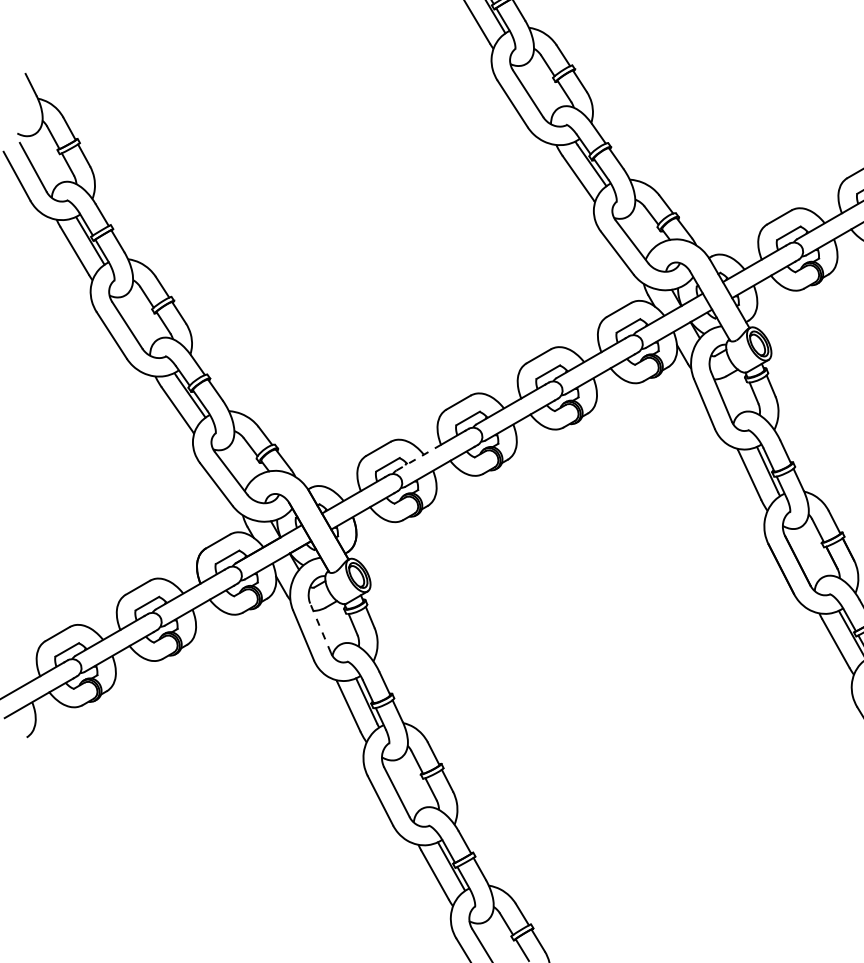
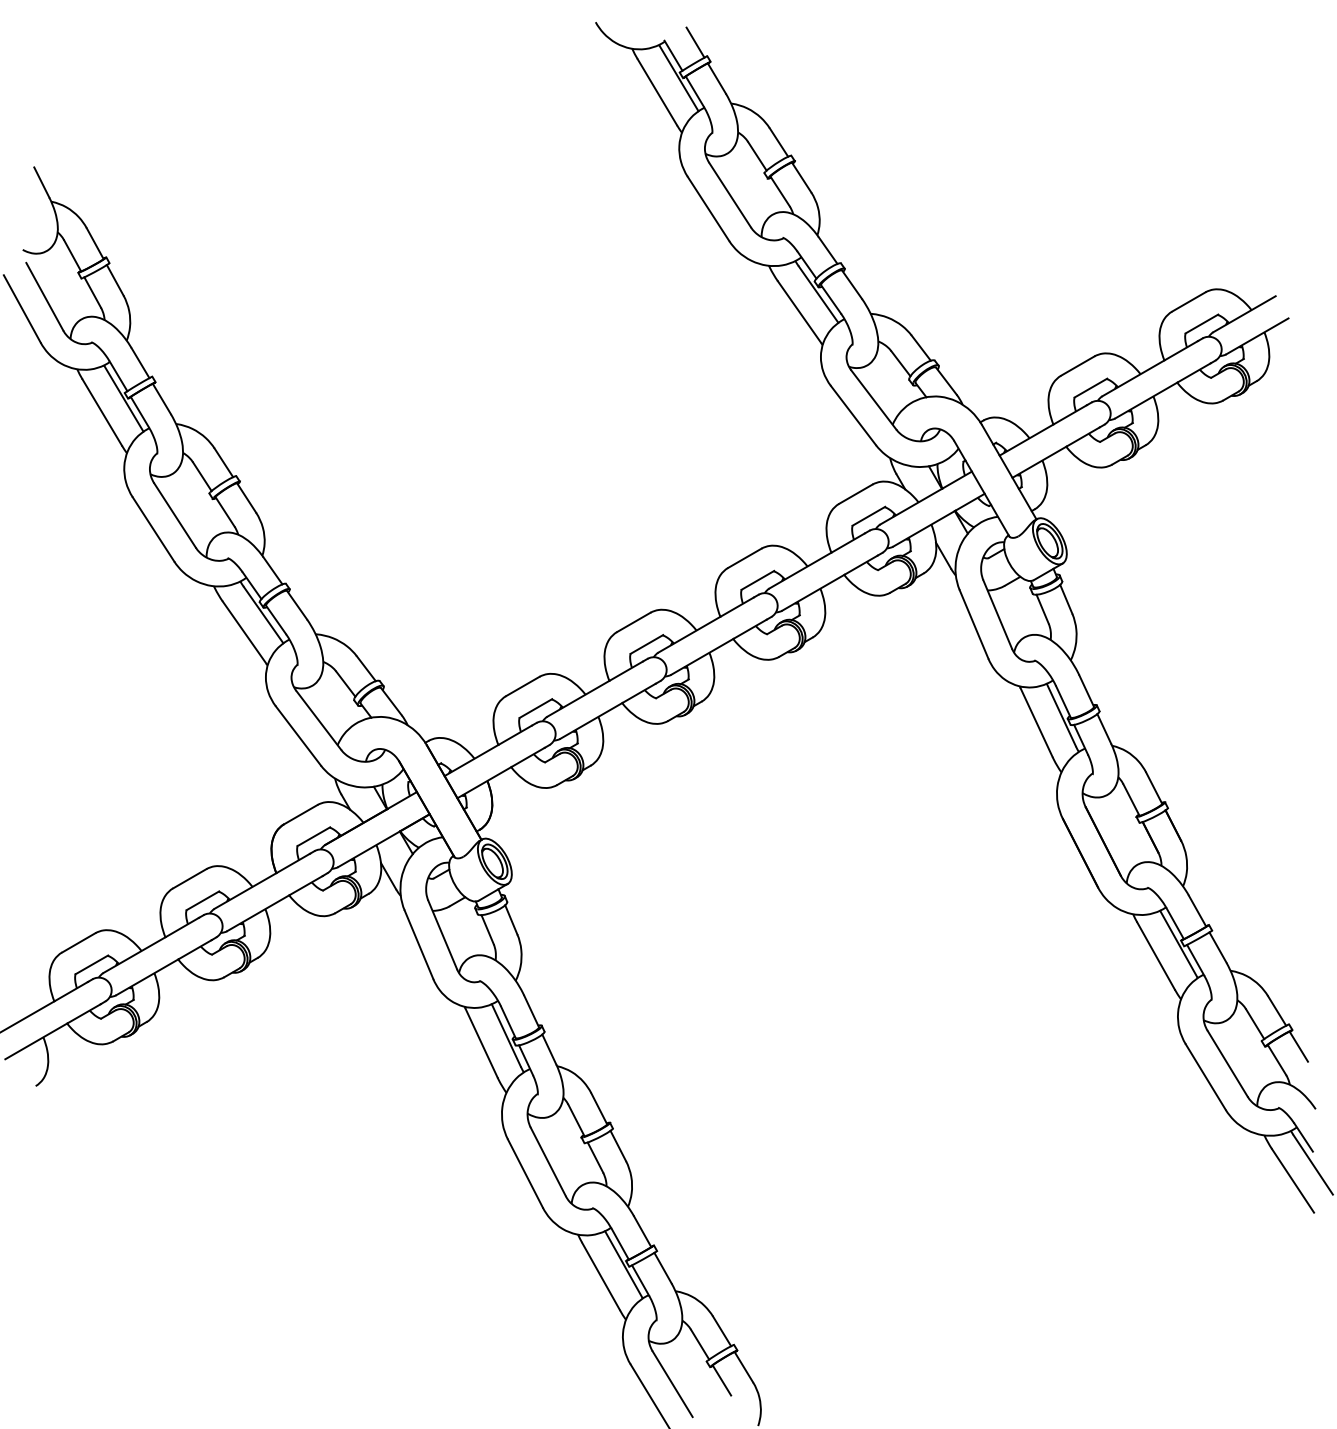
line: (418, 457) -> (578, 698), dashed -> solid
line: (320, 627) -> (442, 934), dashed -> solid

